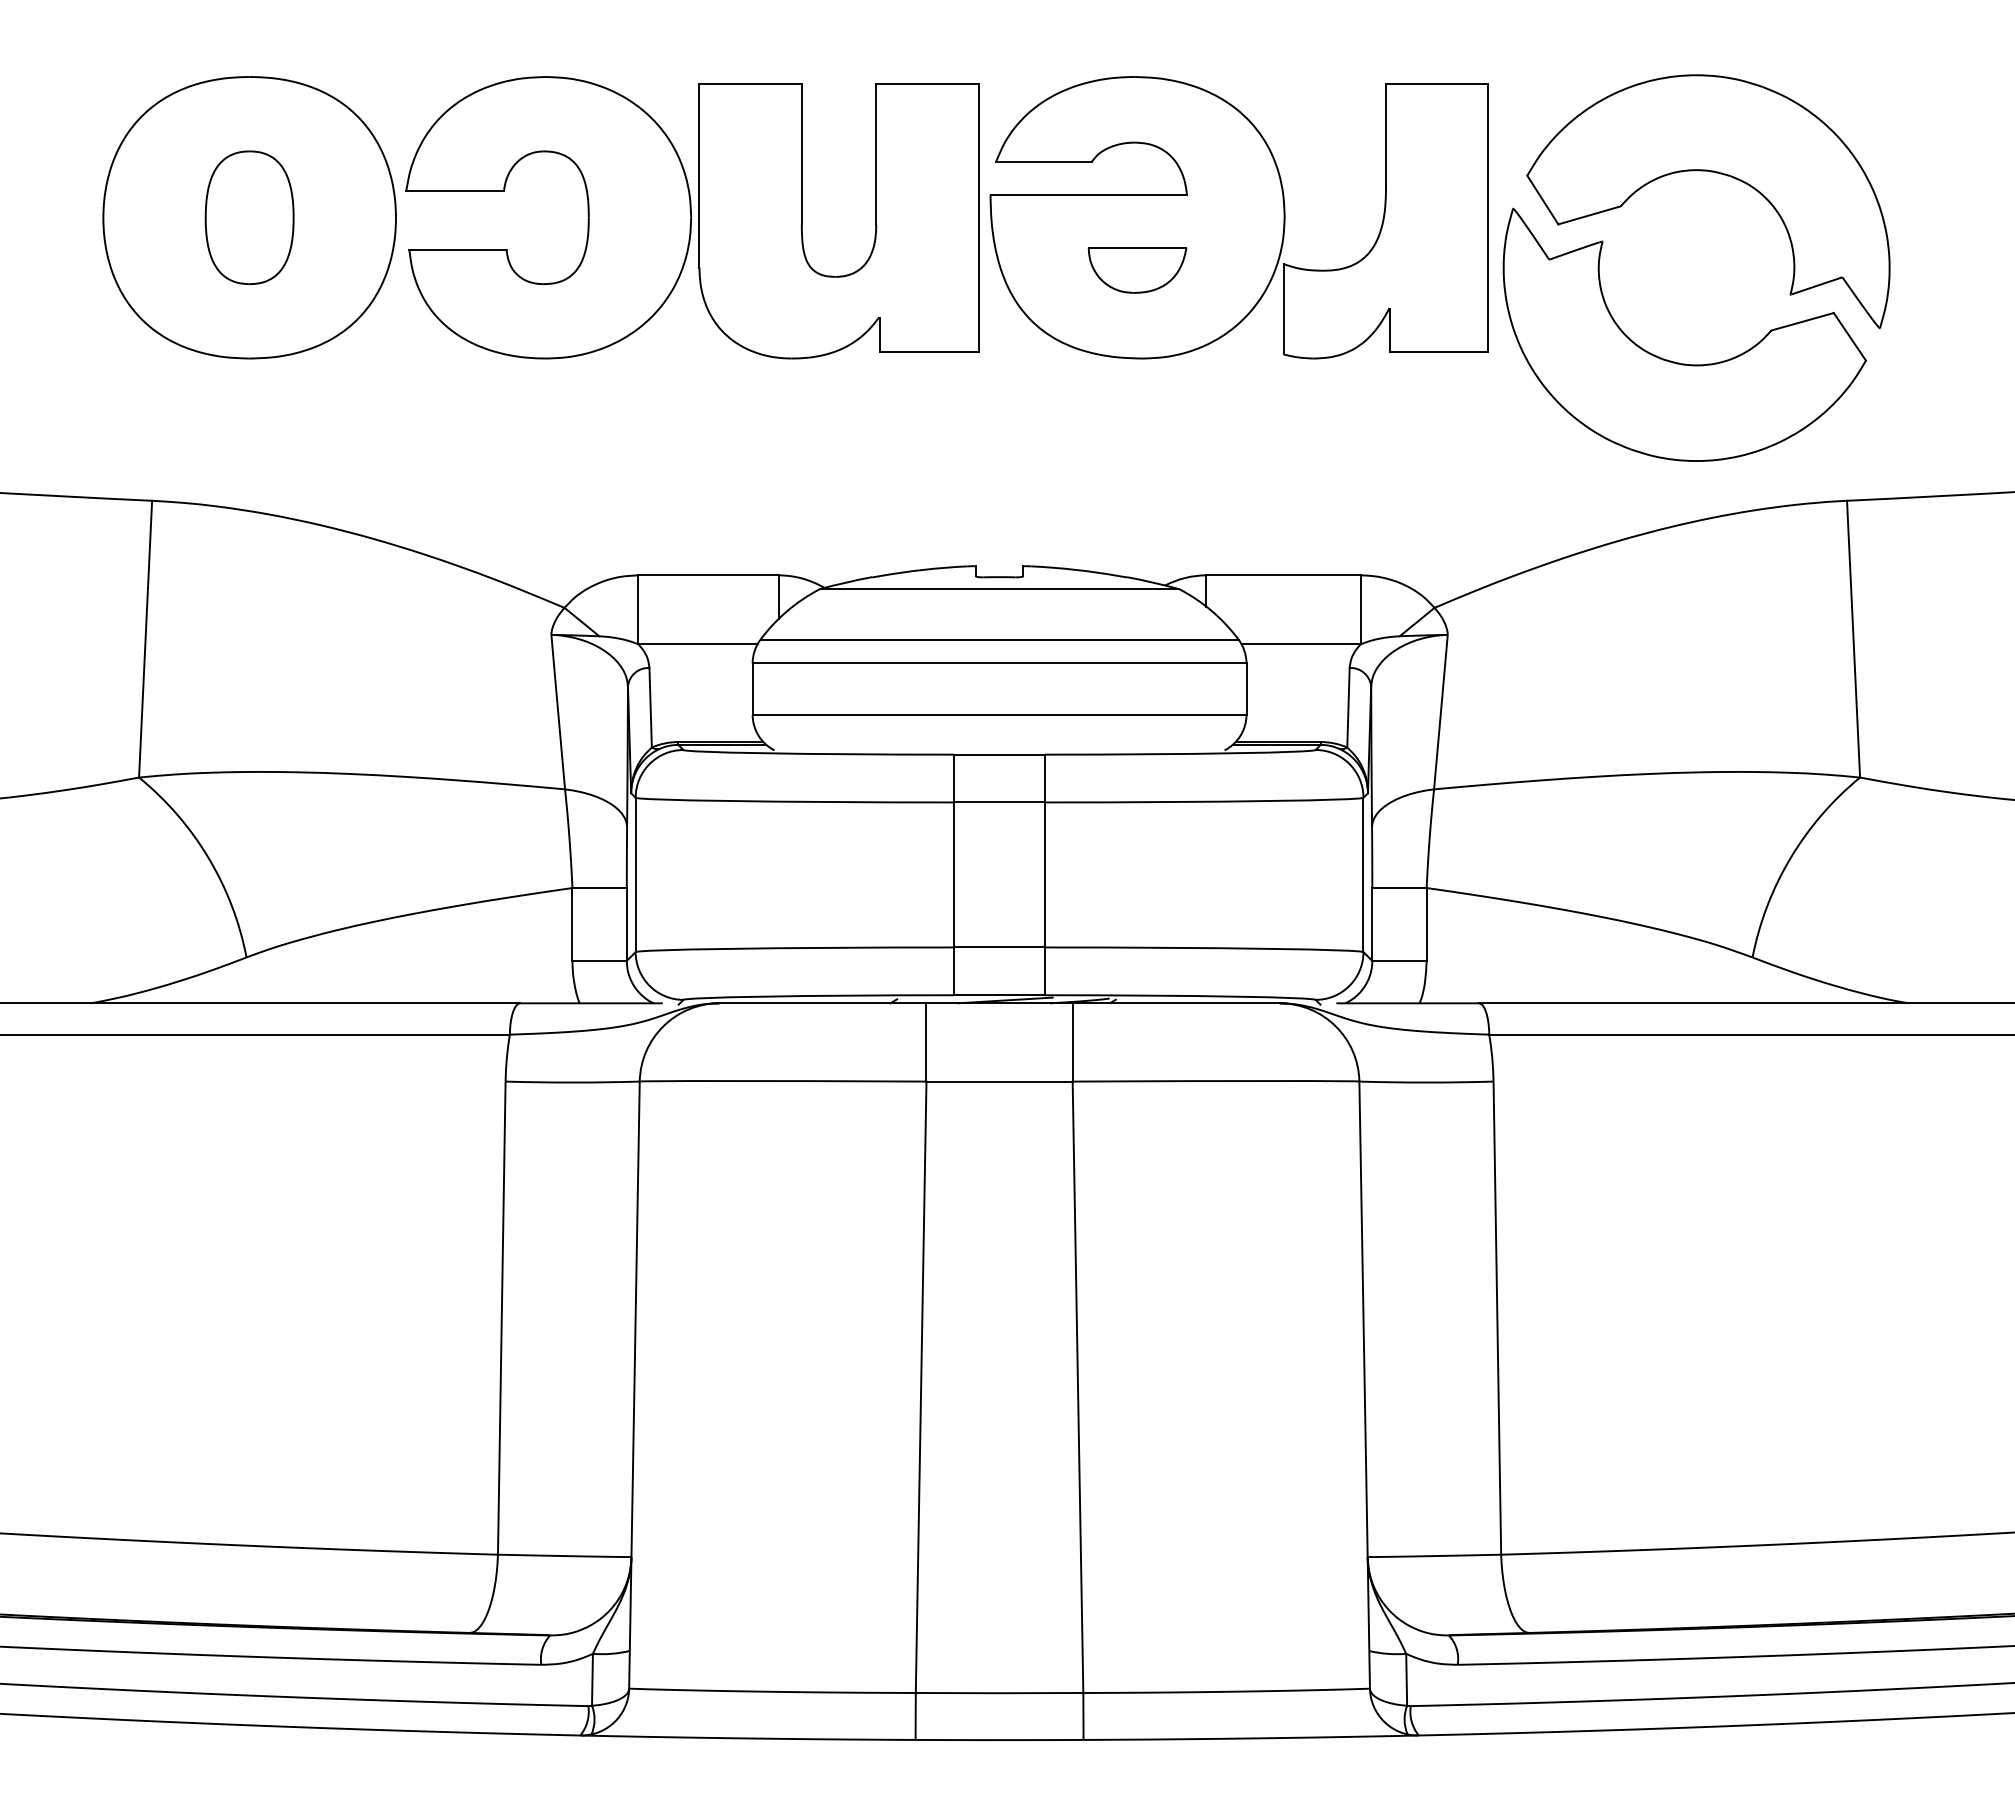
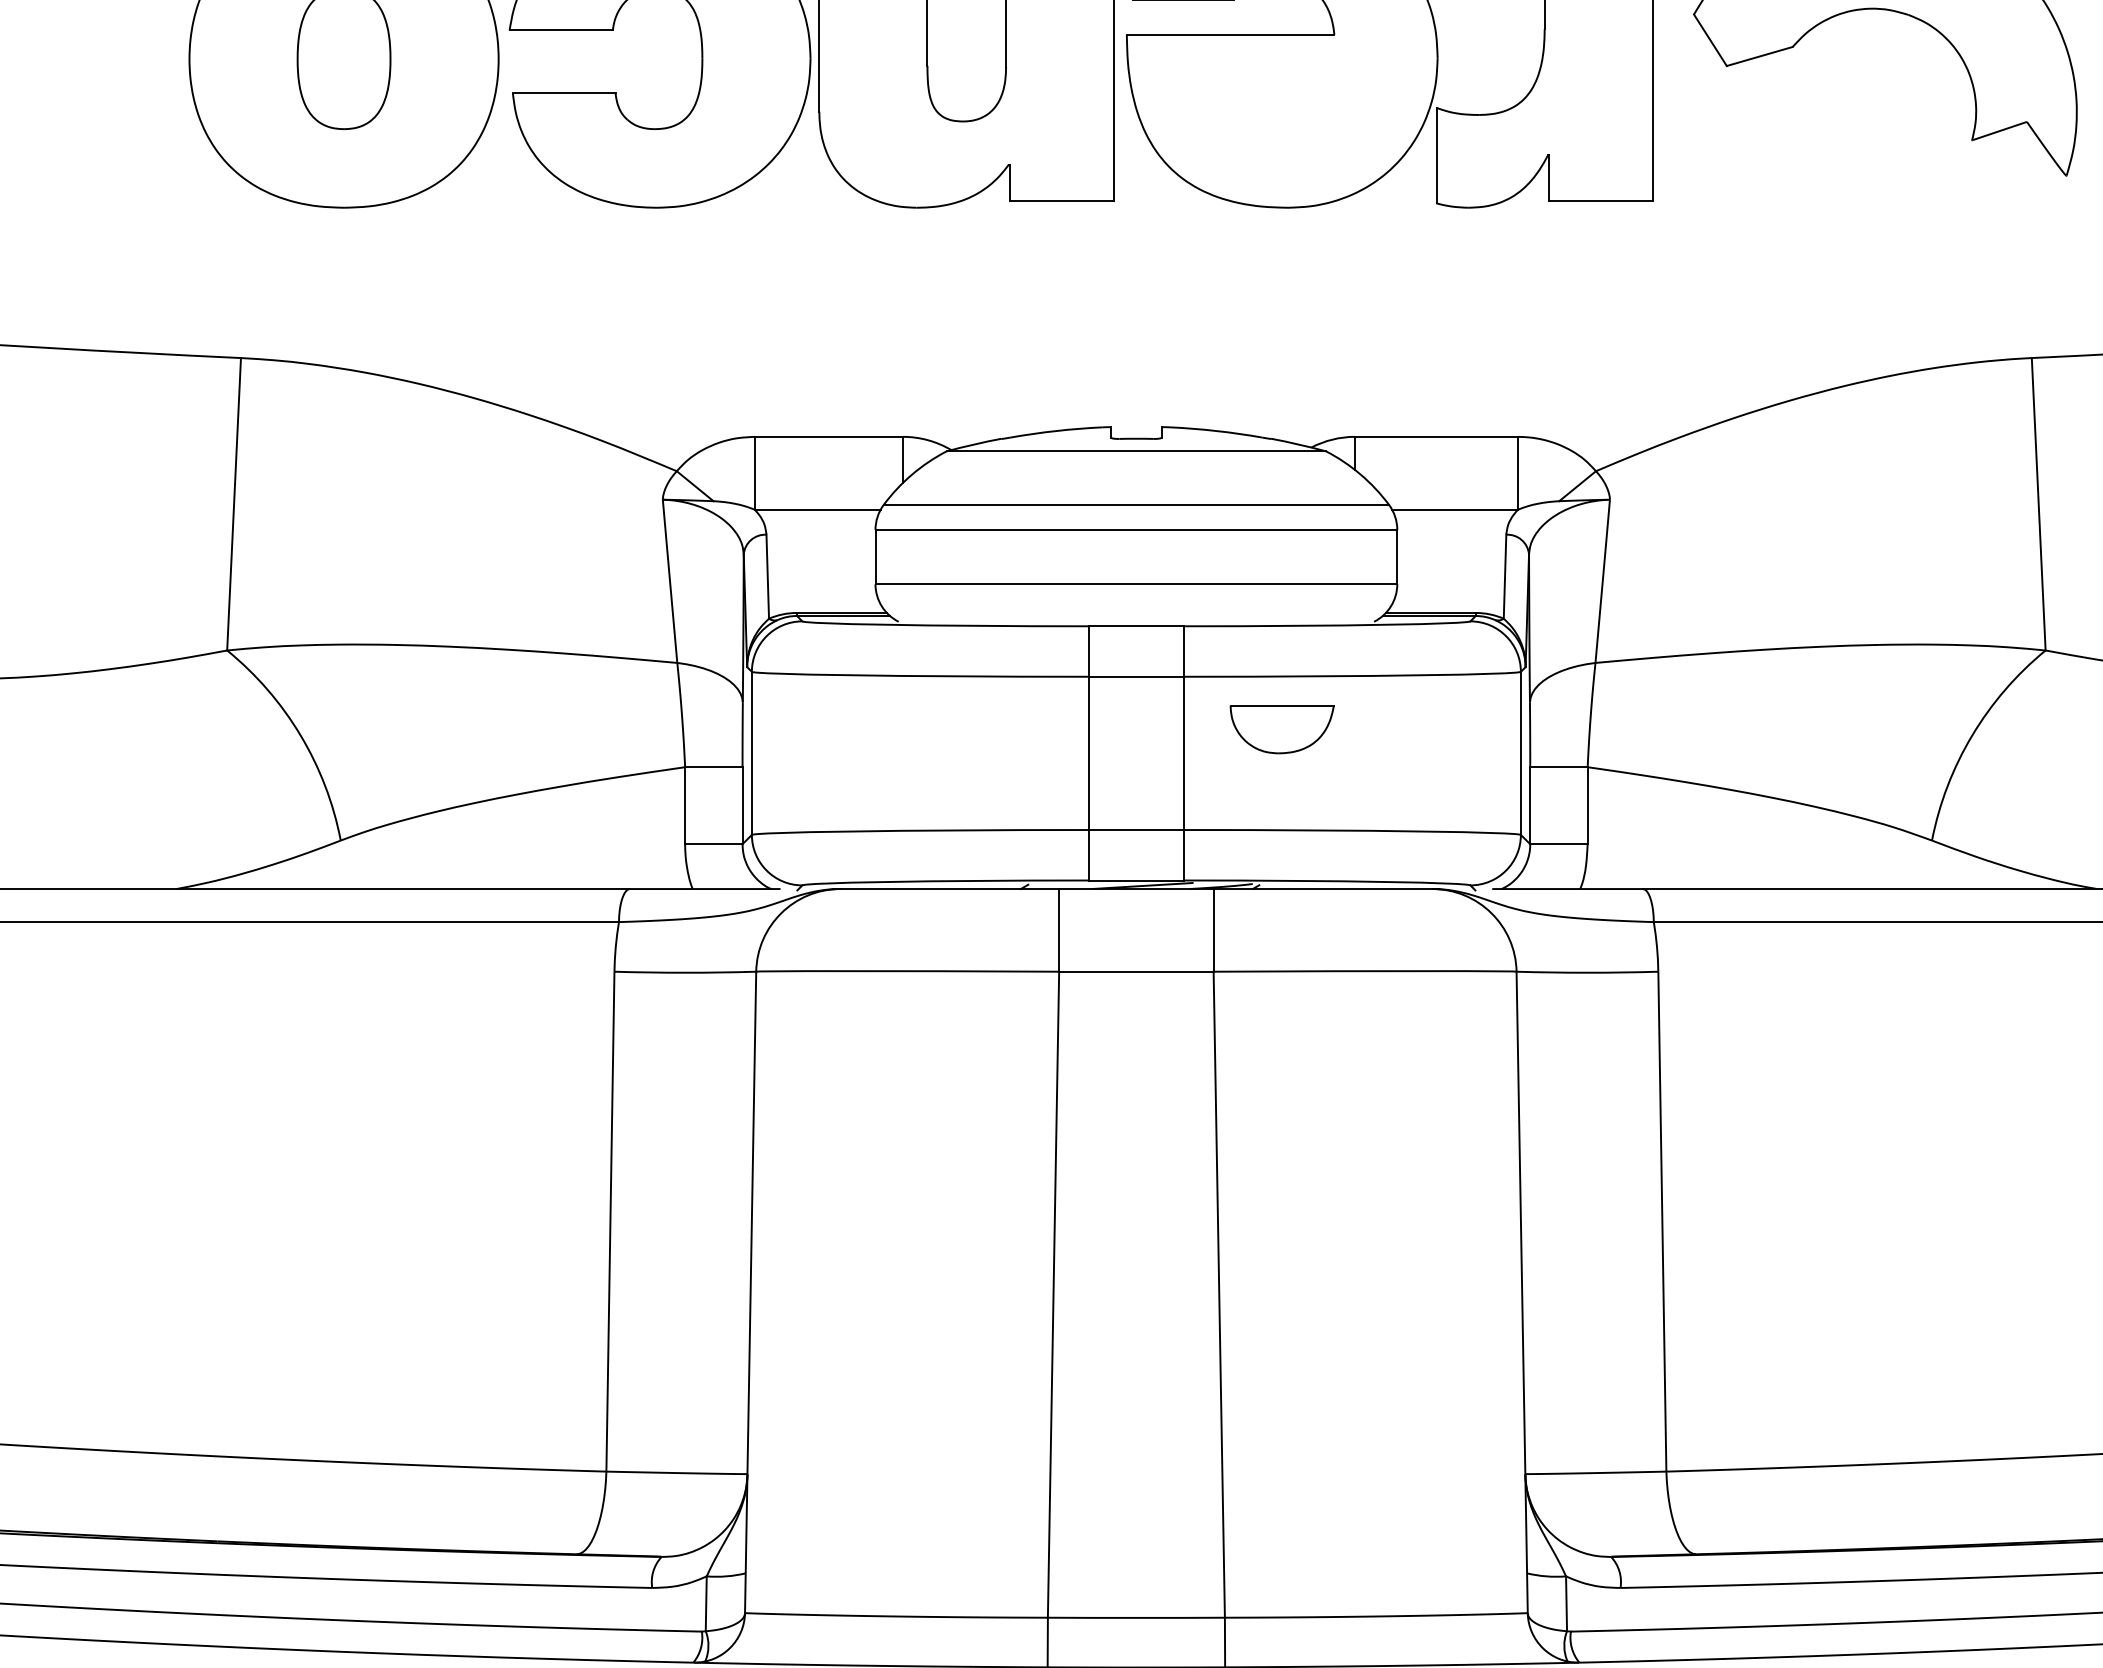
part: (1137, 270) -> (1282, 729), moved
part: (1679, 362) -> (1854, 211), removed

